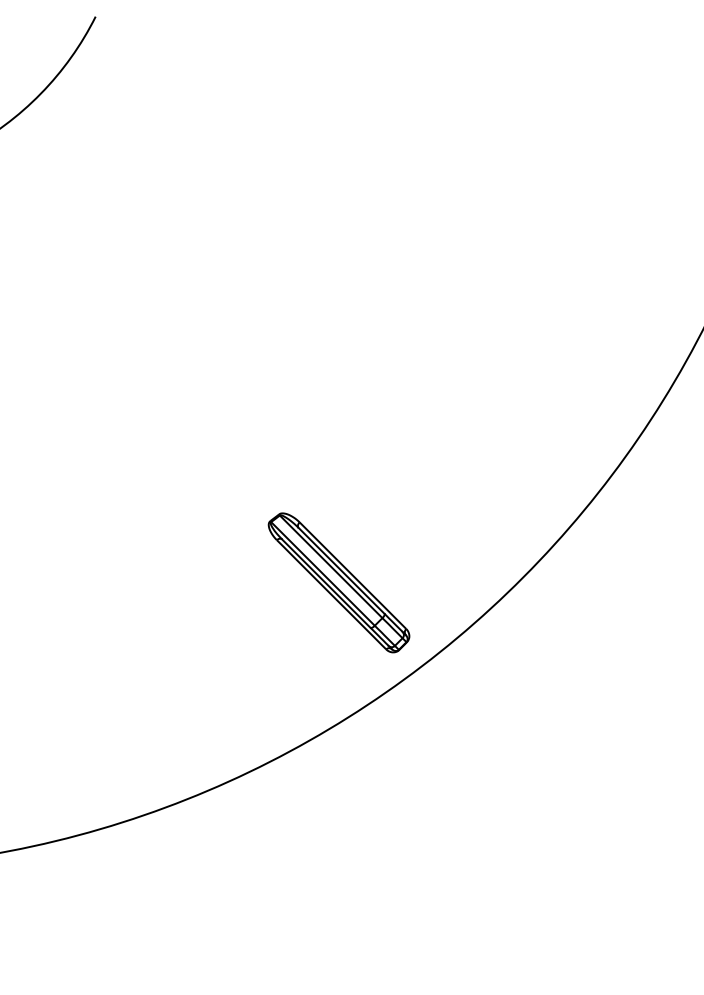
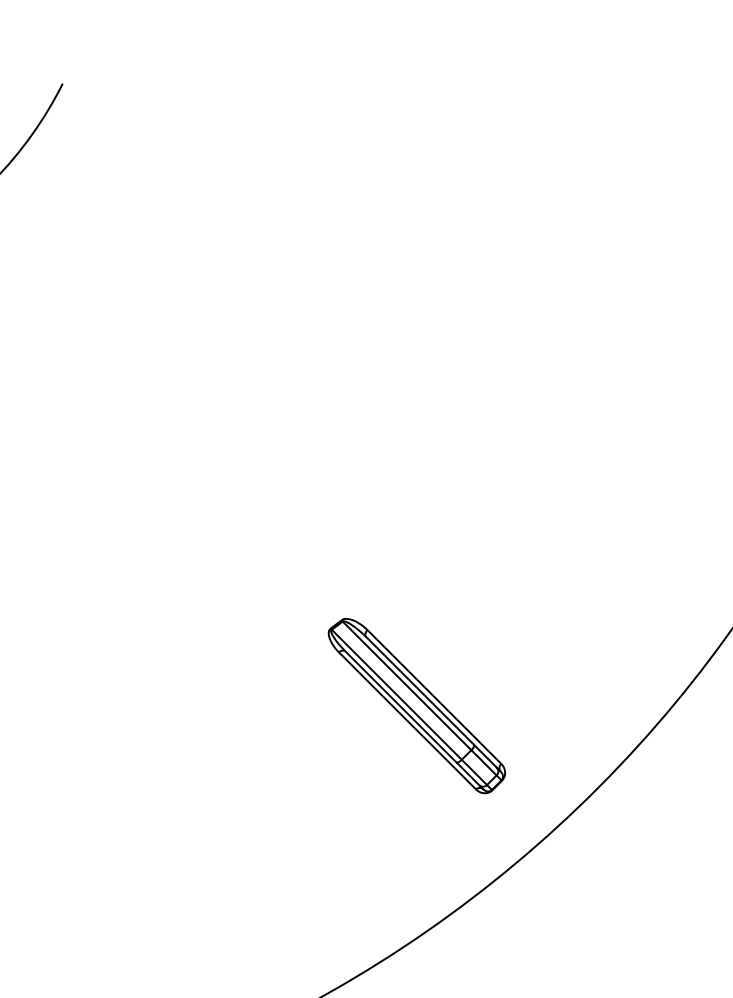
part: (338, 582) -> (416, 705), moved

